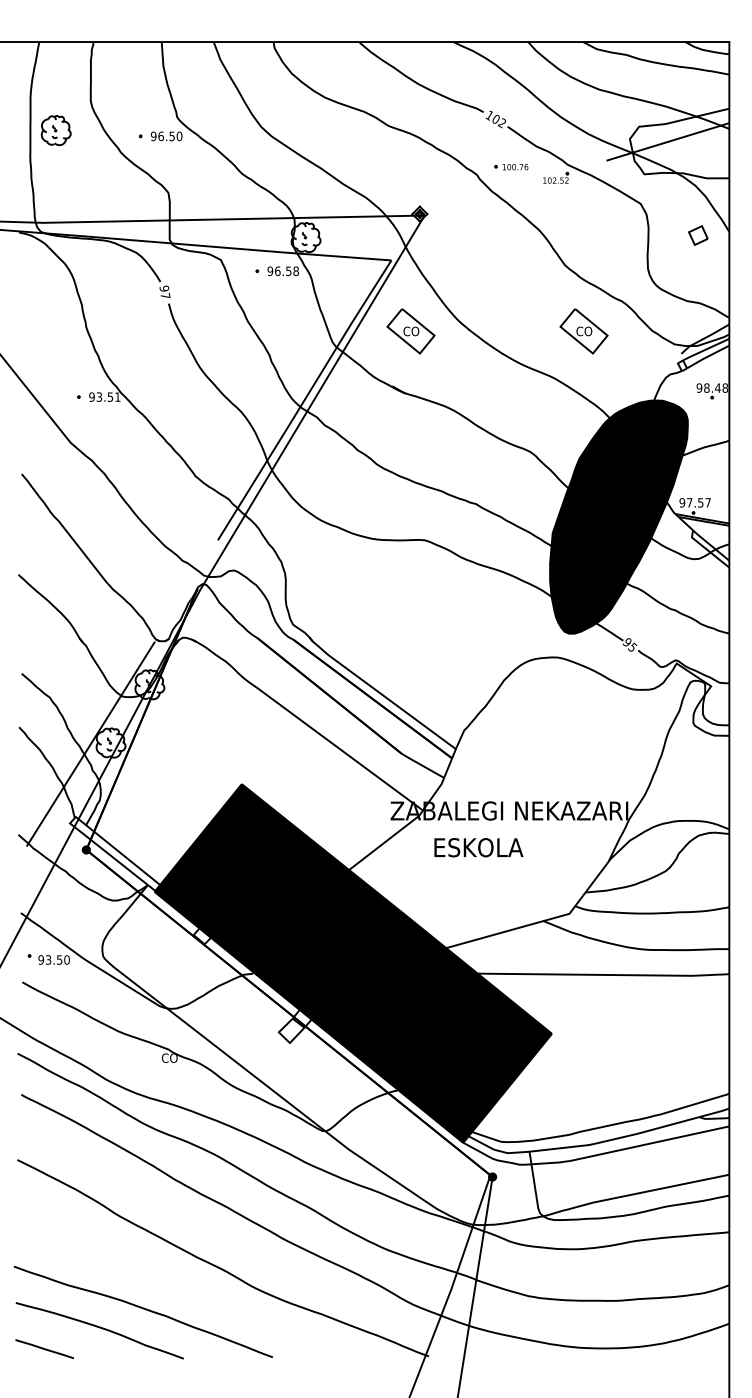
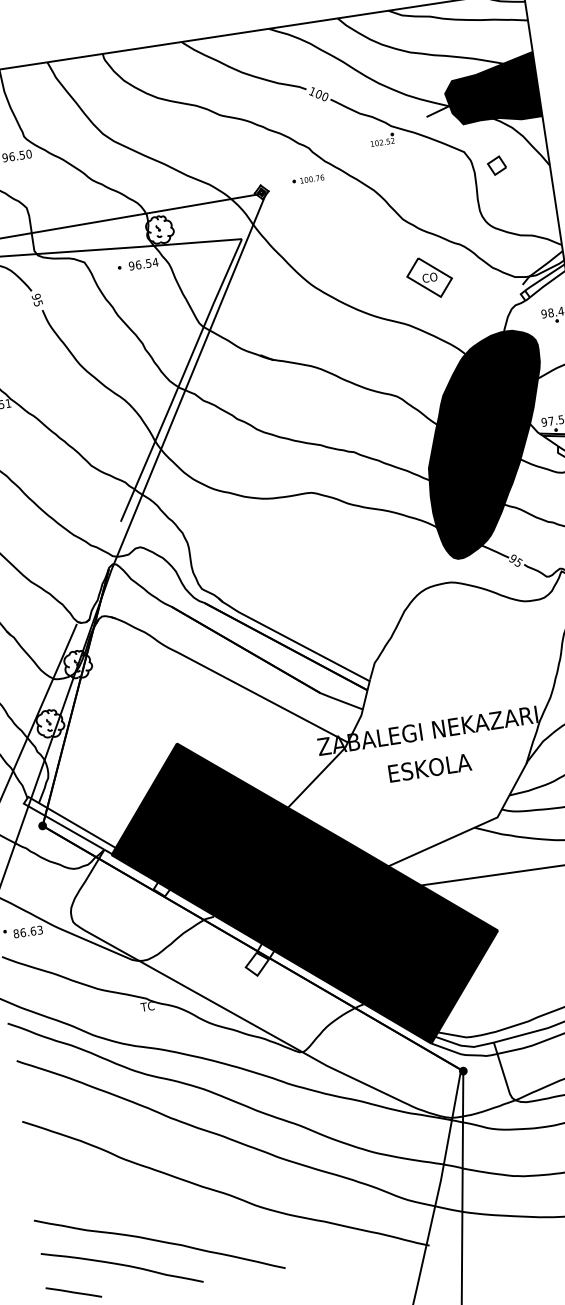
text: (501, 123) -> (324, 97), 102 -> 100
fill: (679, 143) -> (491, 90), added
part: (511, 167) -> (308, 180), moved
part: (698, 235) -> (497, 165), moved
text: (296, 271) -> (155, 262), 96.58 -> 96.54
text: (165, 295) -> (38, 303), 97 -> 95
part: (410, 331) -> (269, 302), removed
text: (478, 847) -> (429, 767), moved
text: (53, 959) -> (27, 931), 93.50 -> 86.63
text: (169, 1057) -> (148, 1005), CO -> TC

